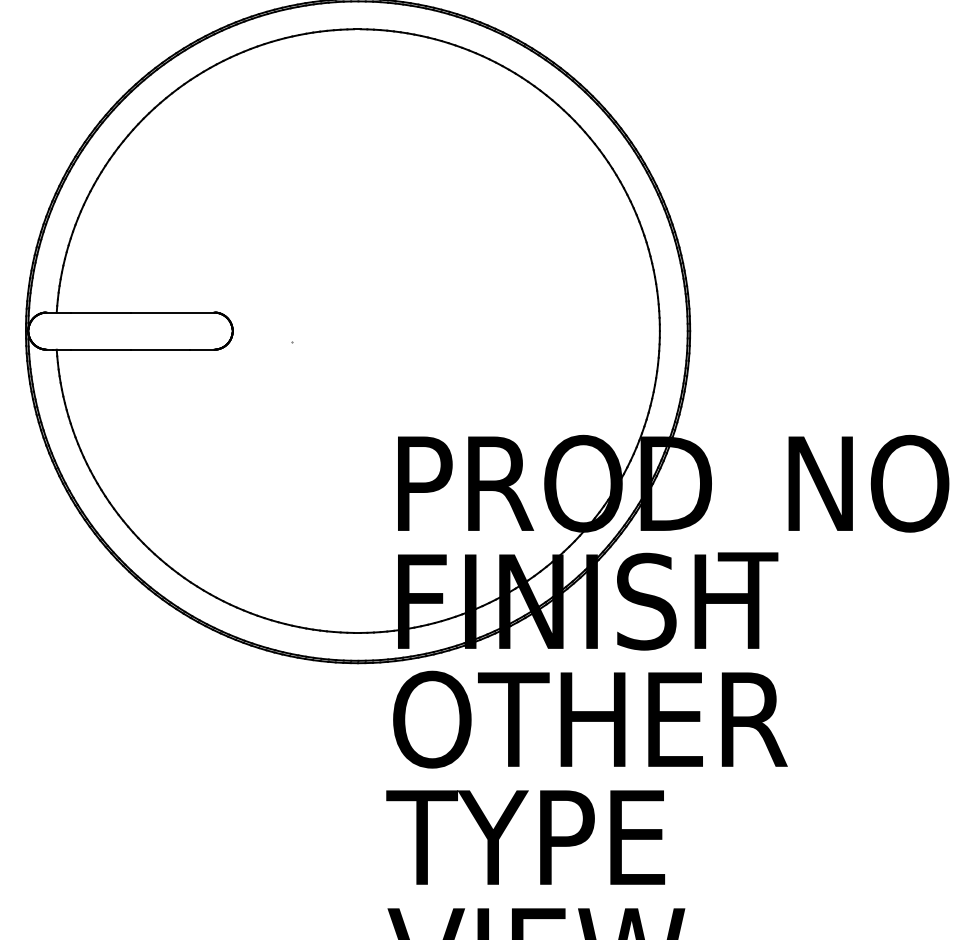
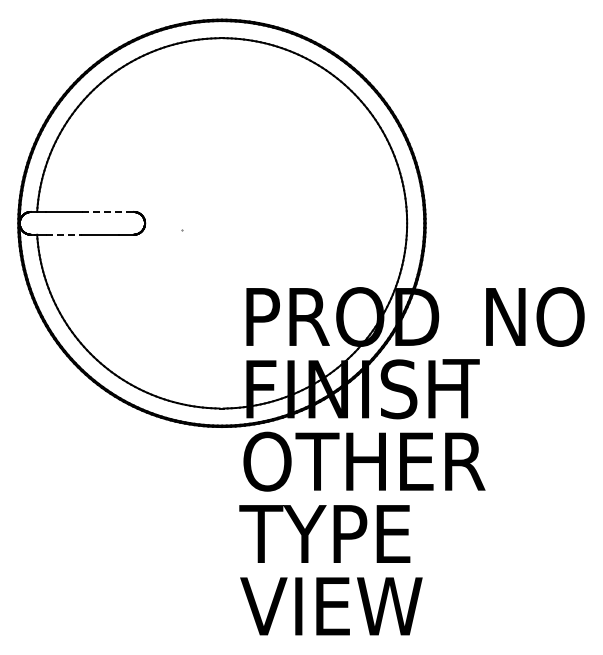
line: (173, 311) -> (108, 211), solid -> dashed
line: (101, 349) -> (64, 234), solid -> dashed

